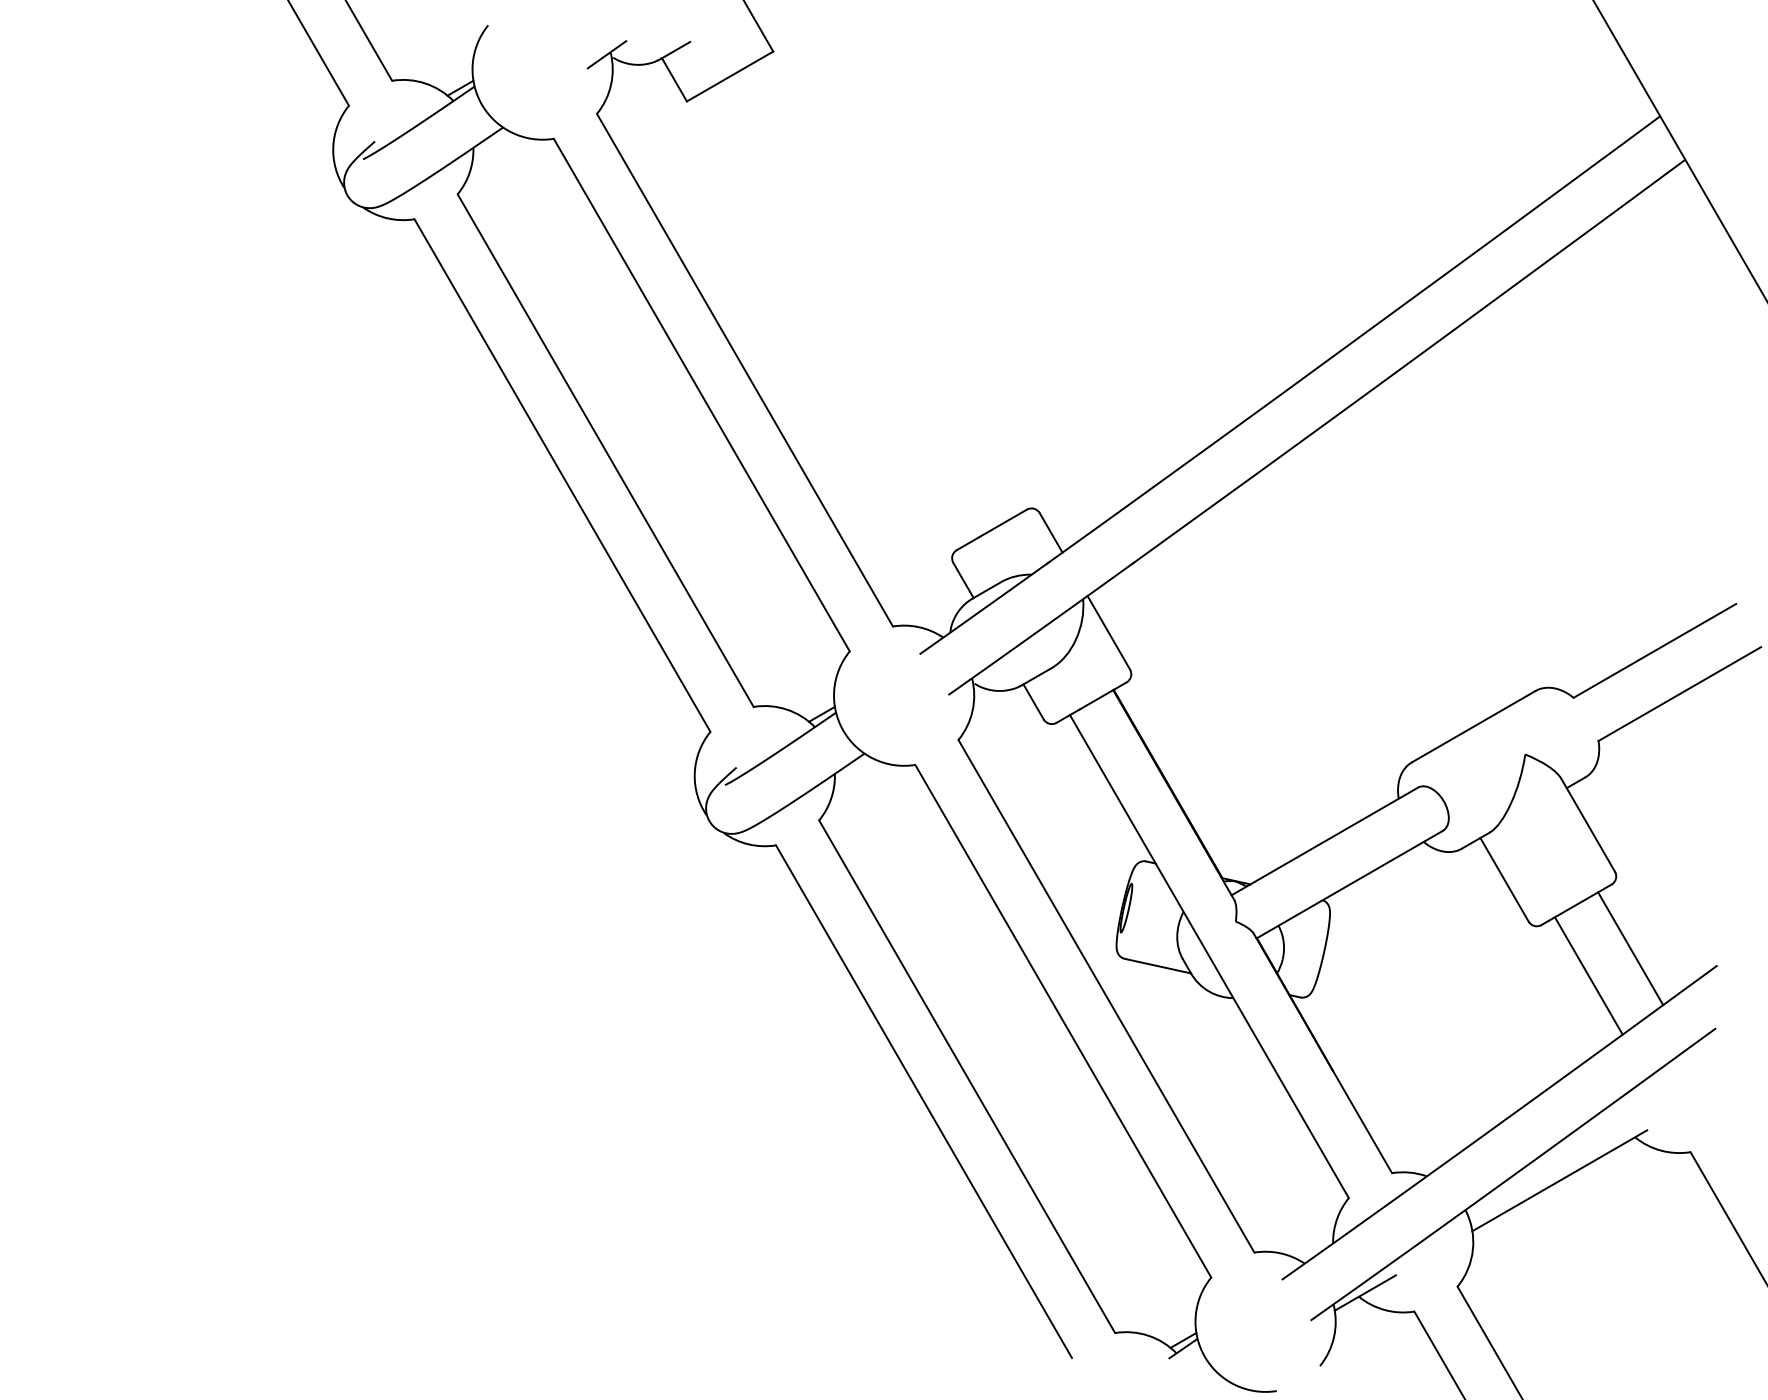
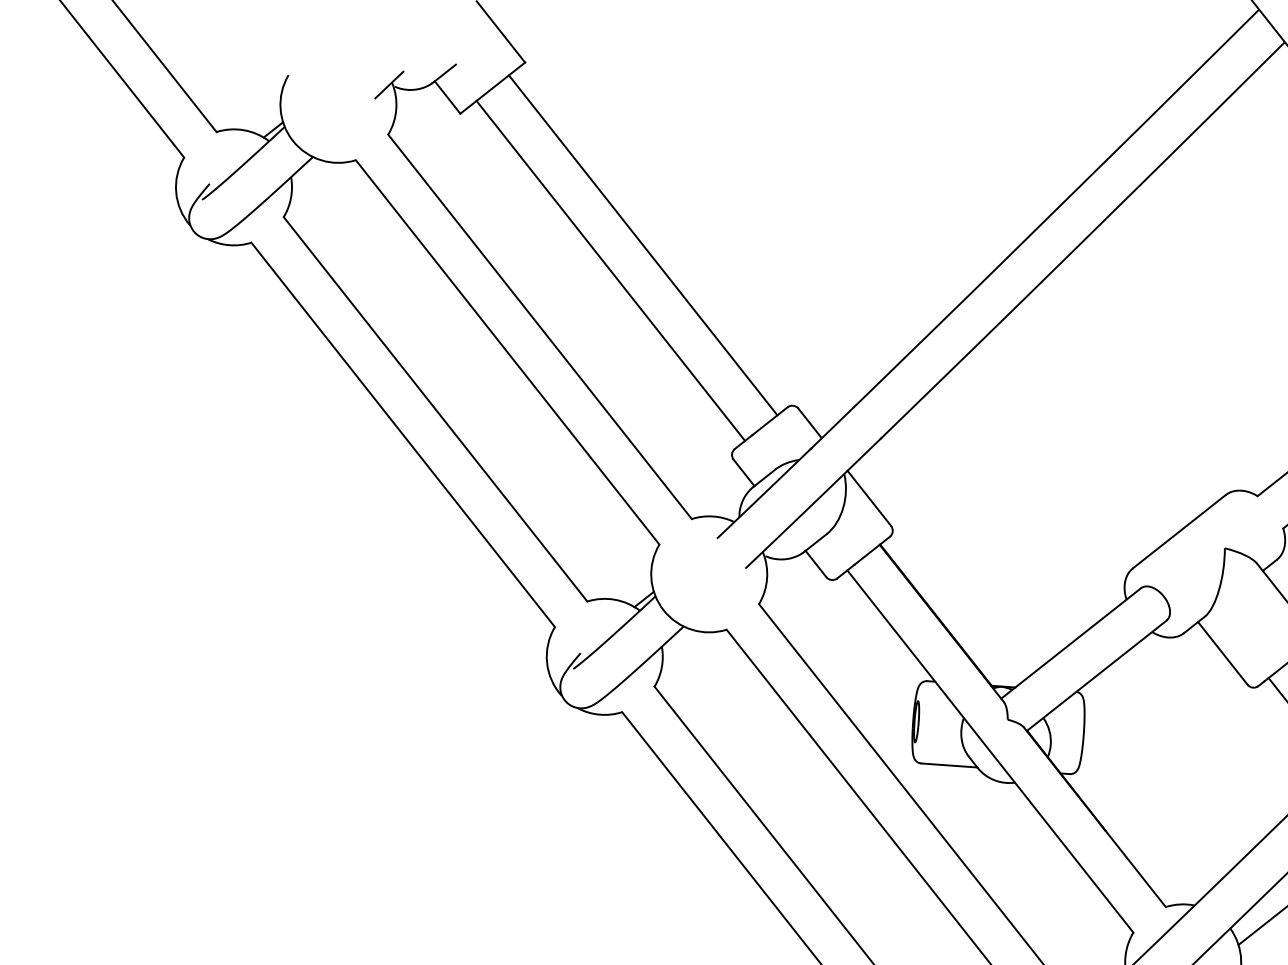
line: (882, 290) -> (643, 245), added
line: (839, 315) -> (610, 270), added

